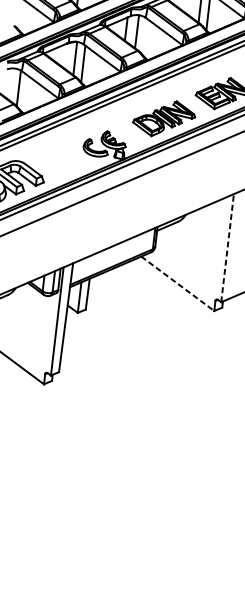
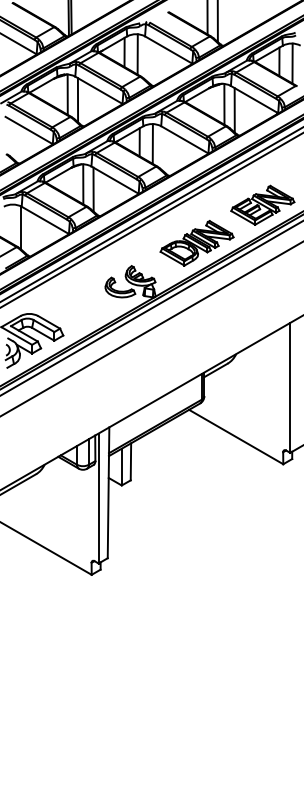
line: (227, 247) -> (290, 387), dashed -> solid
line: (177, 284) -> (236, 437), dashed -> solid

